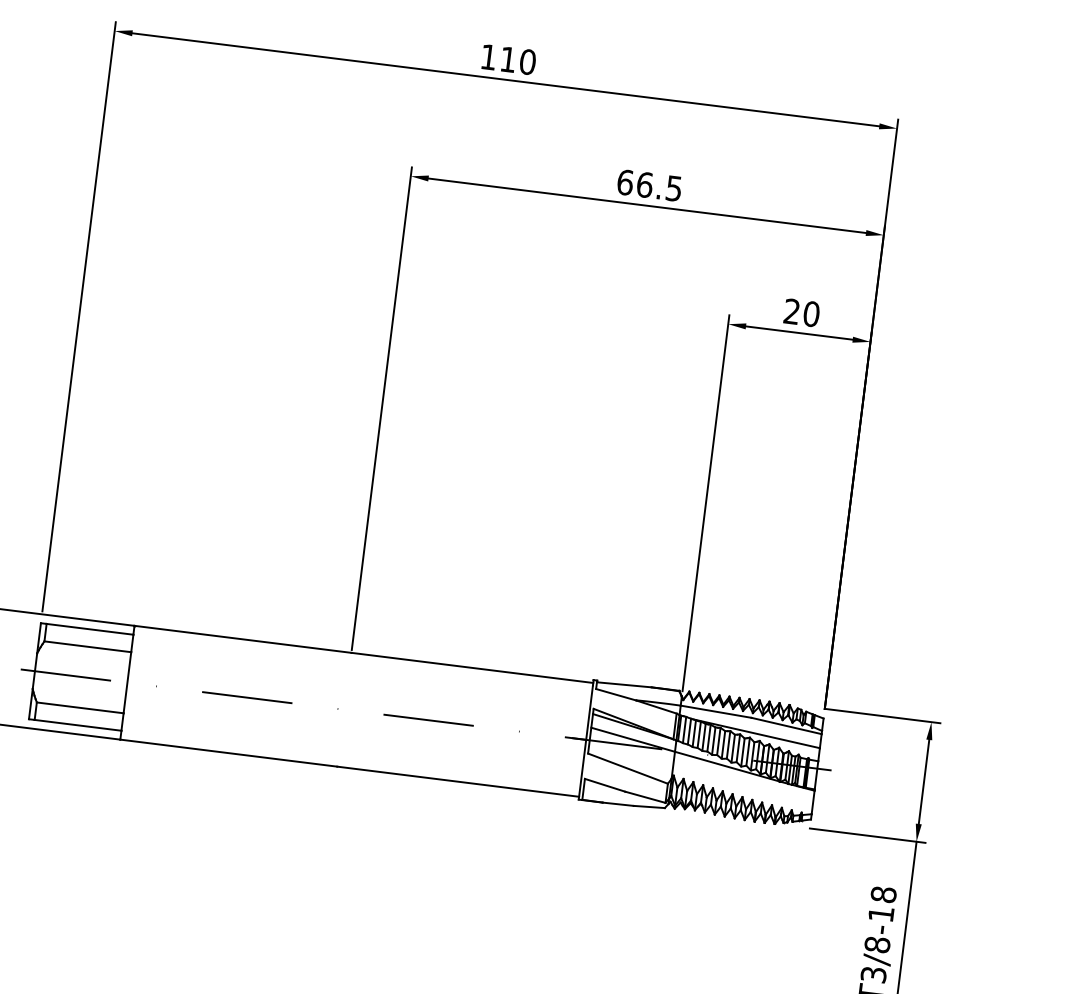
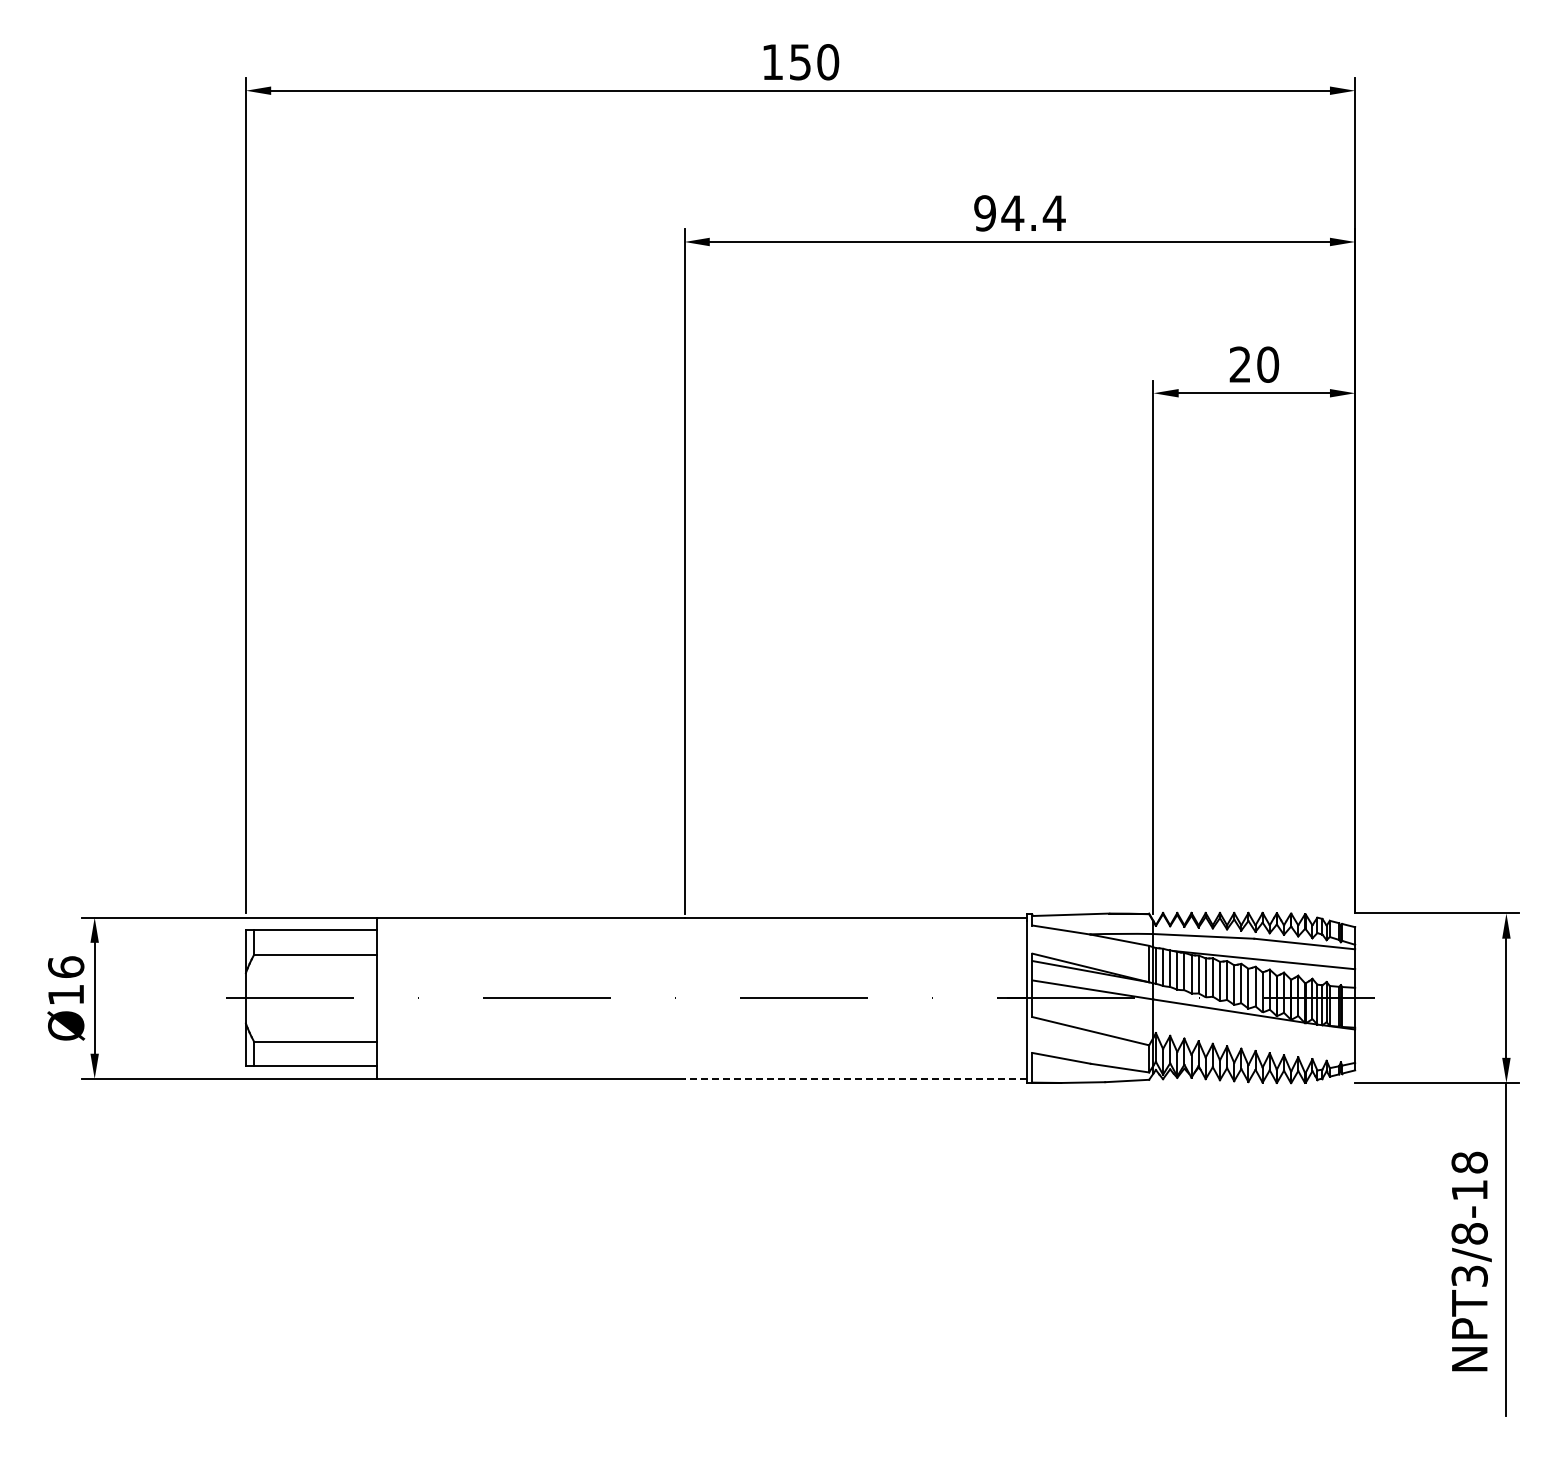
text: (508, 59) -> (800, 62), 110 -> 150
text: (649, 185) -> (1019, 213), 66.5 -> 94.4
line: (457, 781) -> (855, 1078), solid -> dashed

